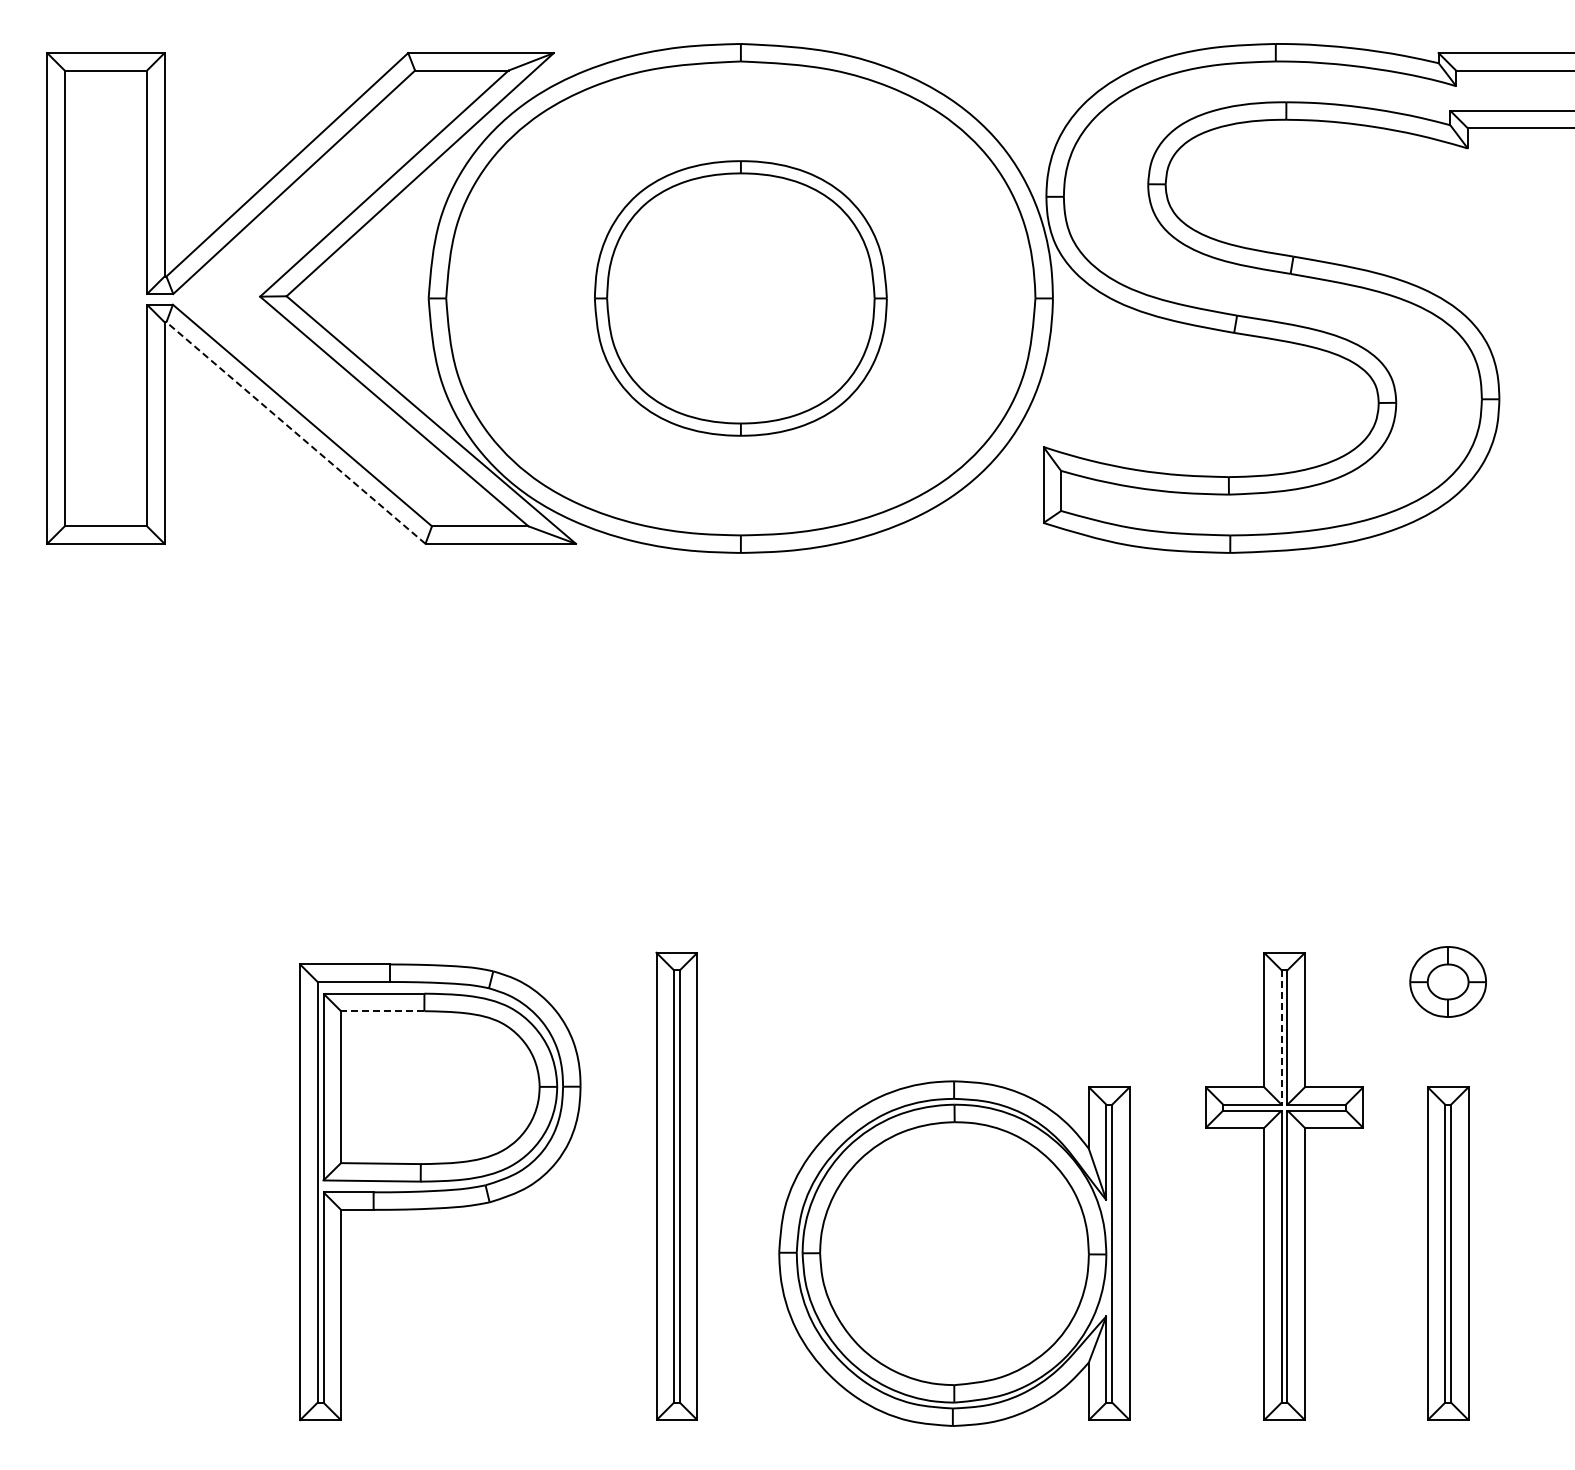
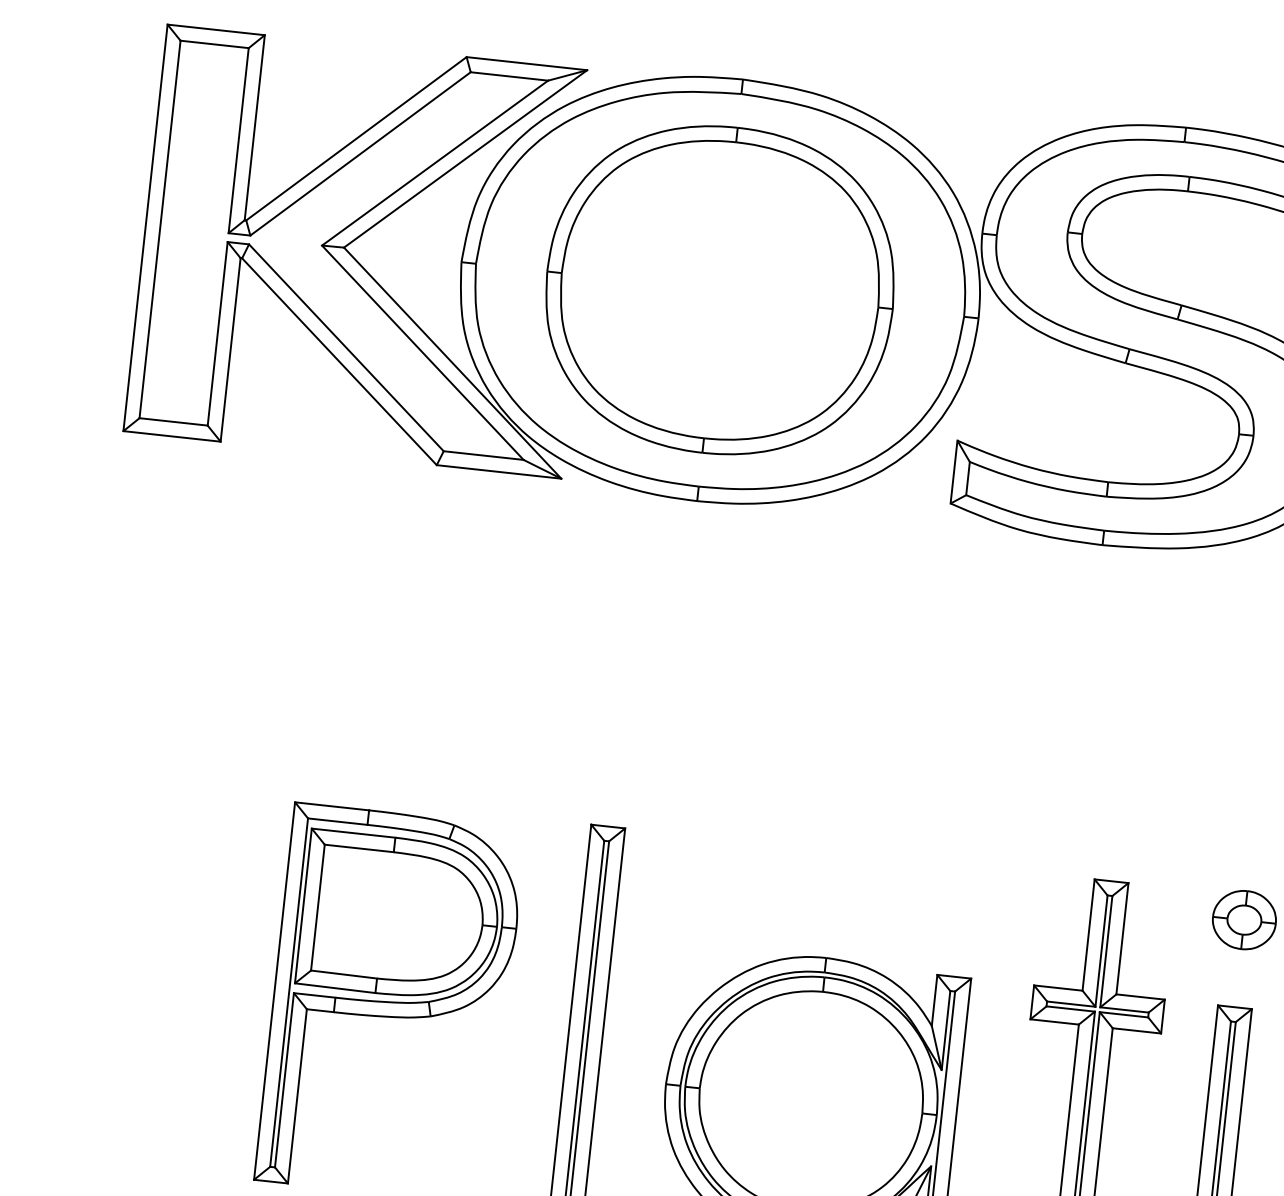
part: (740, 298) -> (719, 290), size x1.43
line: (295, 432) -> (339, 361), dashed -> solid
line: (382, 1011) -> (359, 848), dashed -> solid
line: (1281, 1038) -> (1101, 951), dashed -> solid

